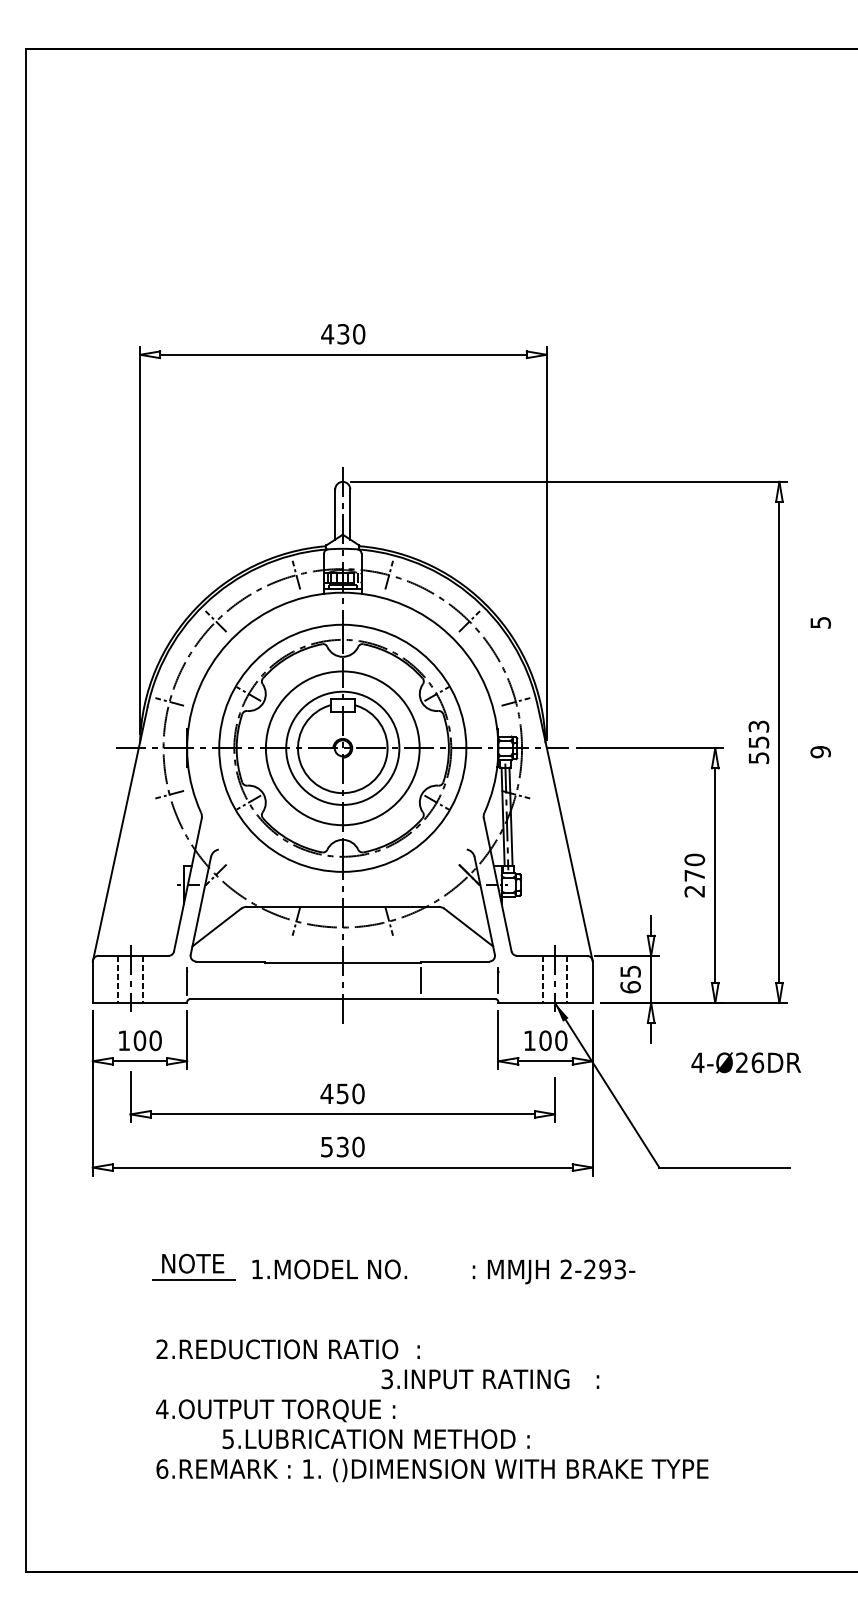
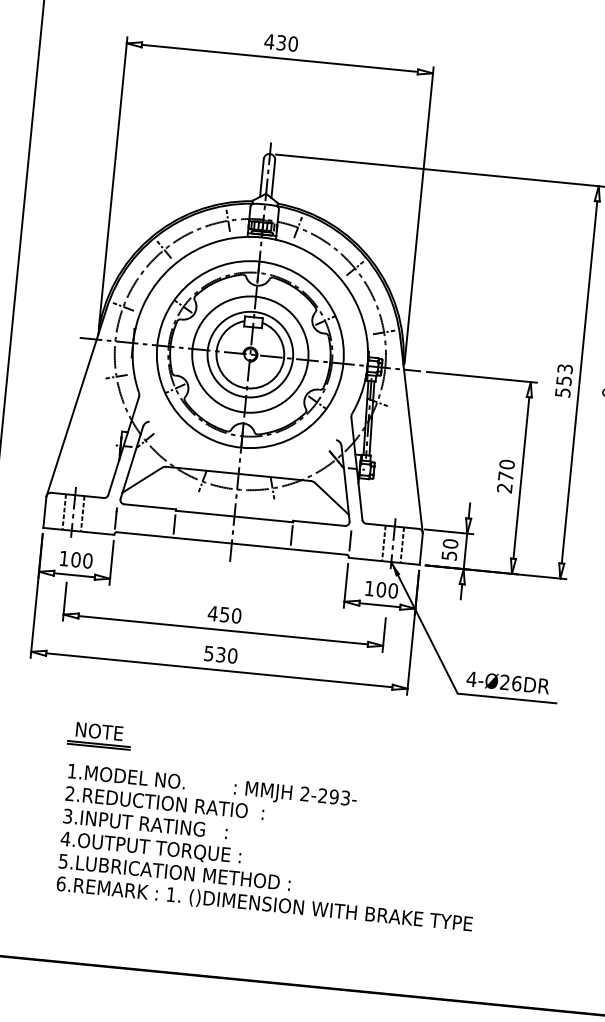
text: (630, 979) -> (449, 549), 65 -> 50
line: (264, 981) -> (174, 524), added
text: (745, 1062) -> (507, 682), moved
text: (443, 1271) -> (212, 786), moved
line: (193, 1283) -> (98, 746), added
text: (490, 1379) -> (145, 824), moved
text: (375, 1439) -> (174, 872), moved

